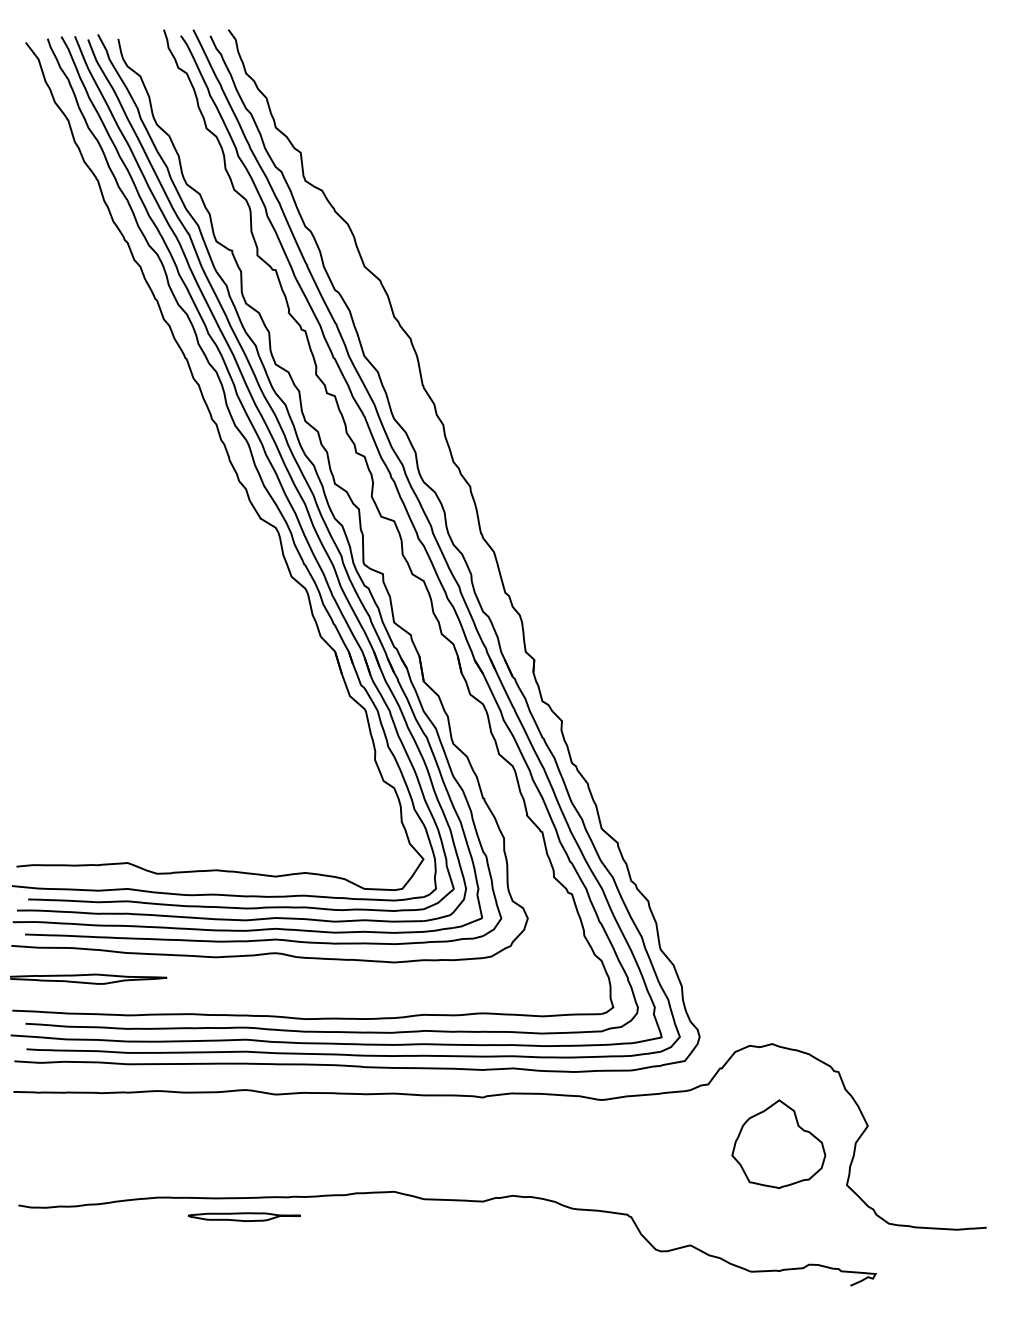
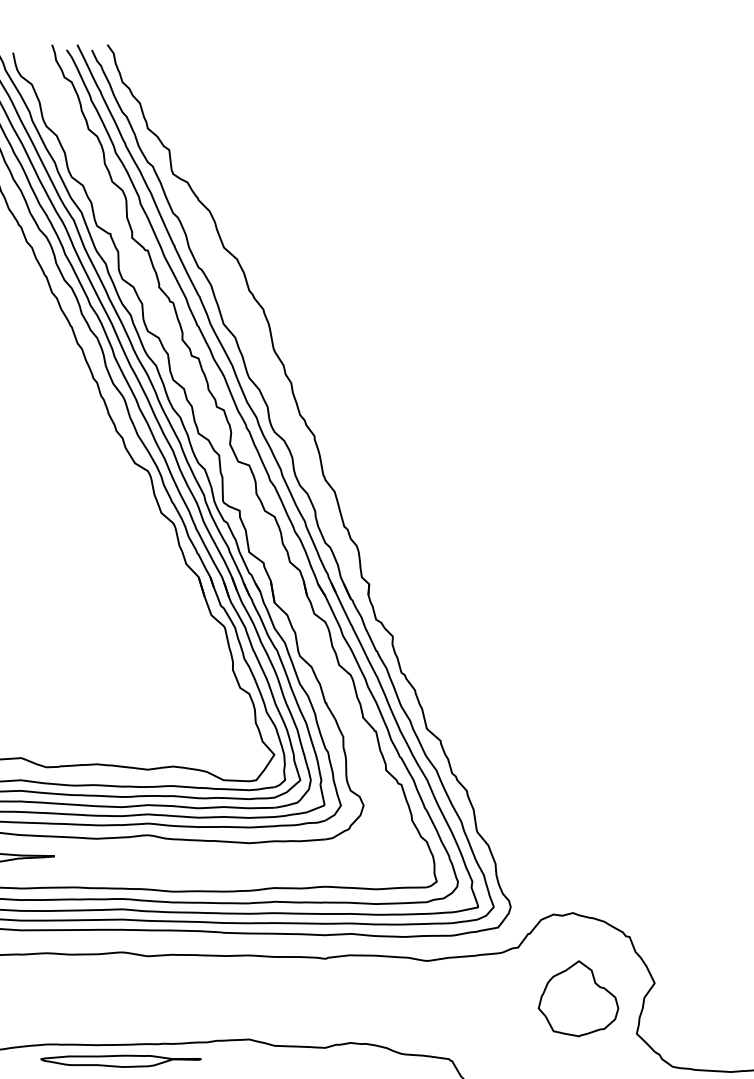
part: (244, 1216) -> (121, 1060), size x1.67

